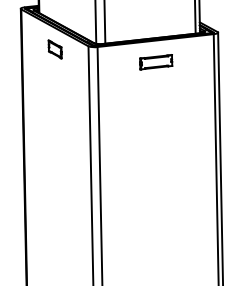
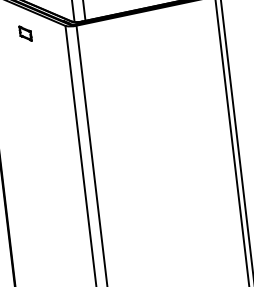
part: (54, 49) -> (24, 33), size x0.7
part: (156, 62) -> (149, 37), removed

